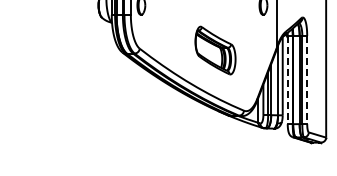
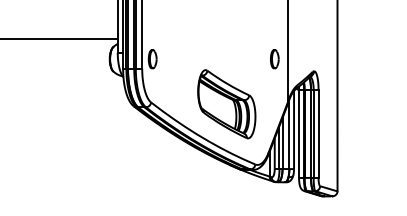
part: (215, 50) -> (226, 104), size x1.43
line: (288, 80) -> (299, 134), dashed -> solid
line: (307, 80) -> (318, 134), dashed -> solid

